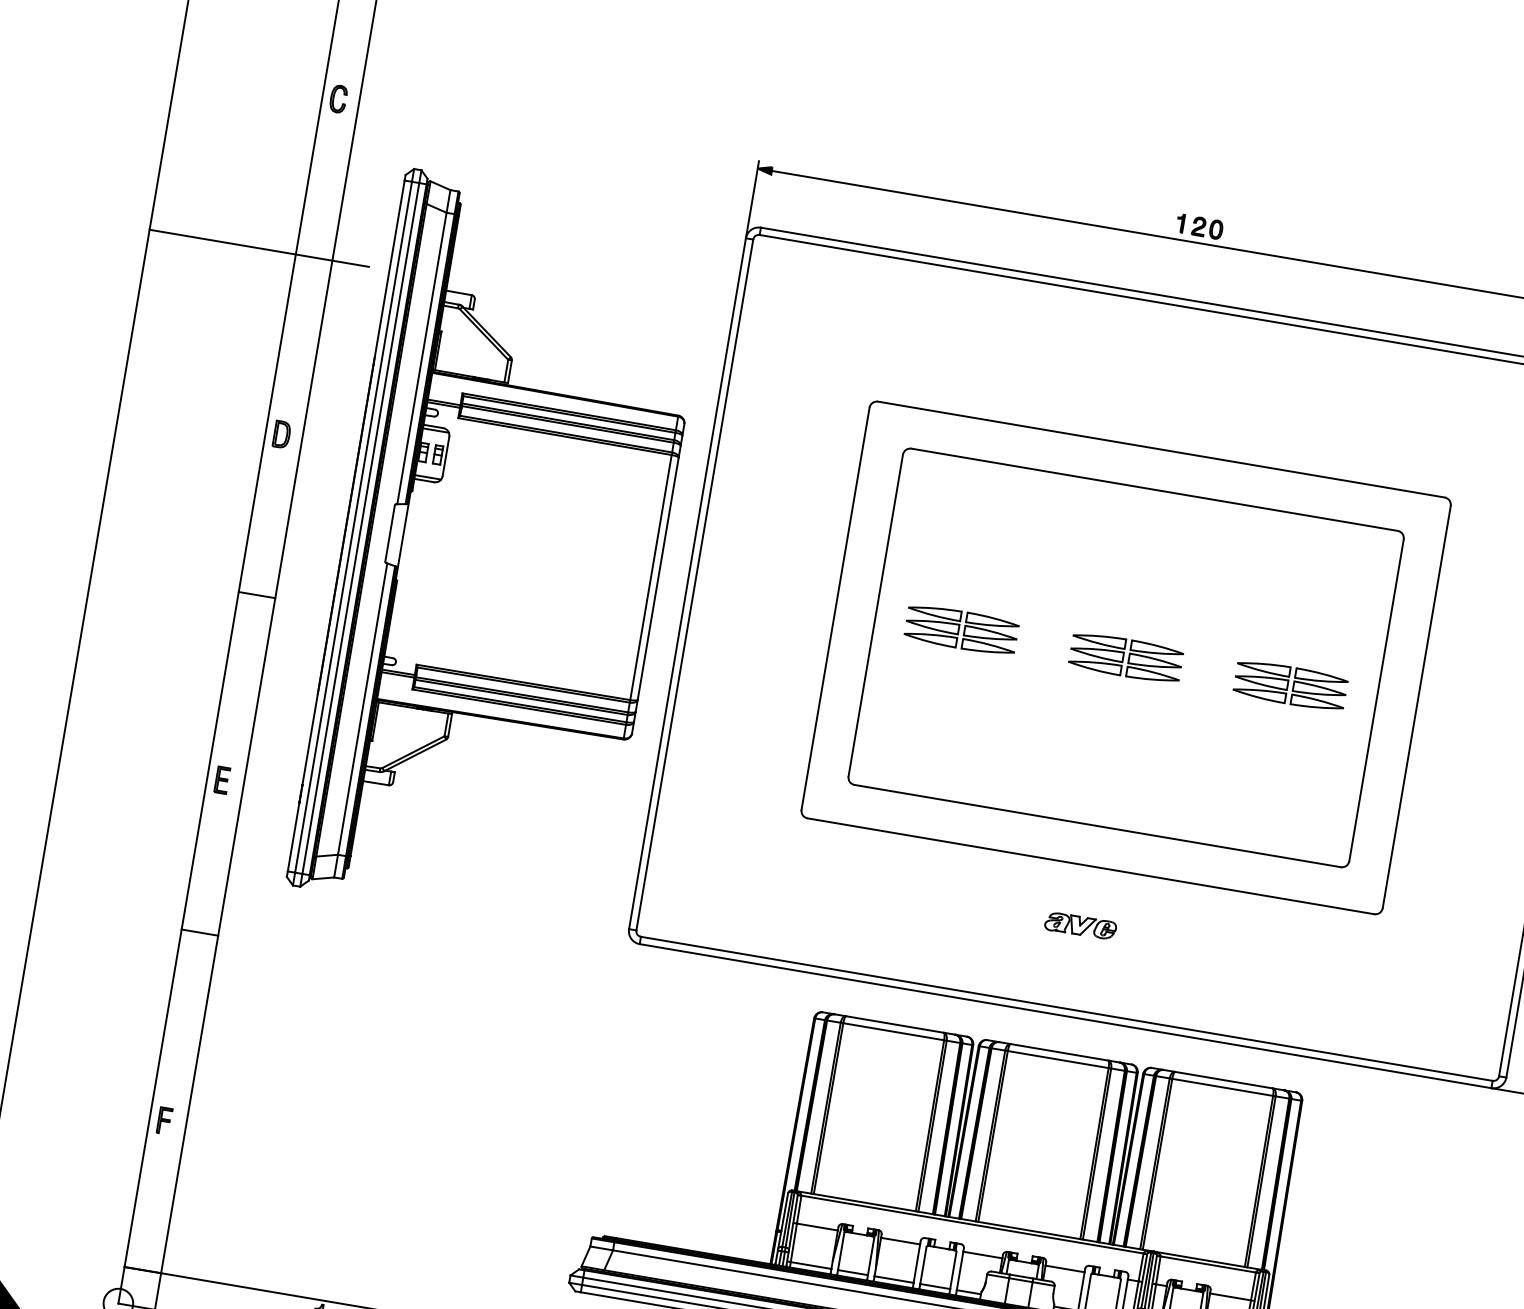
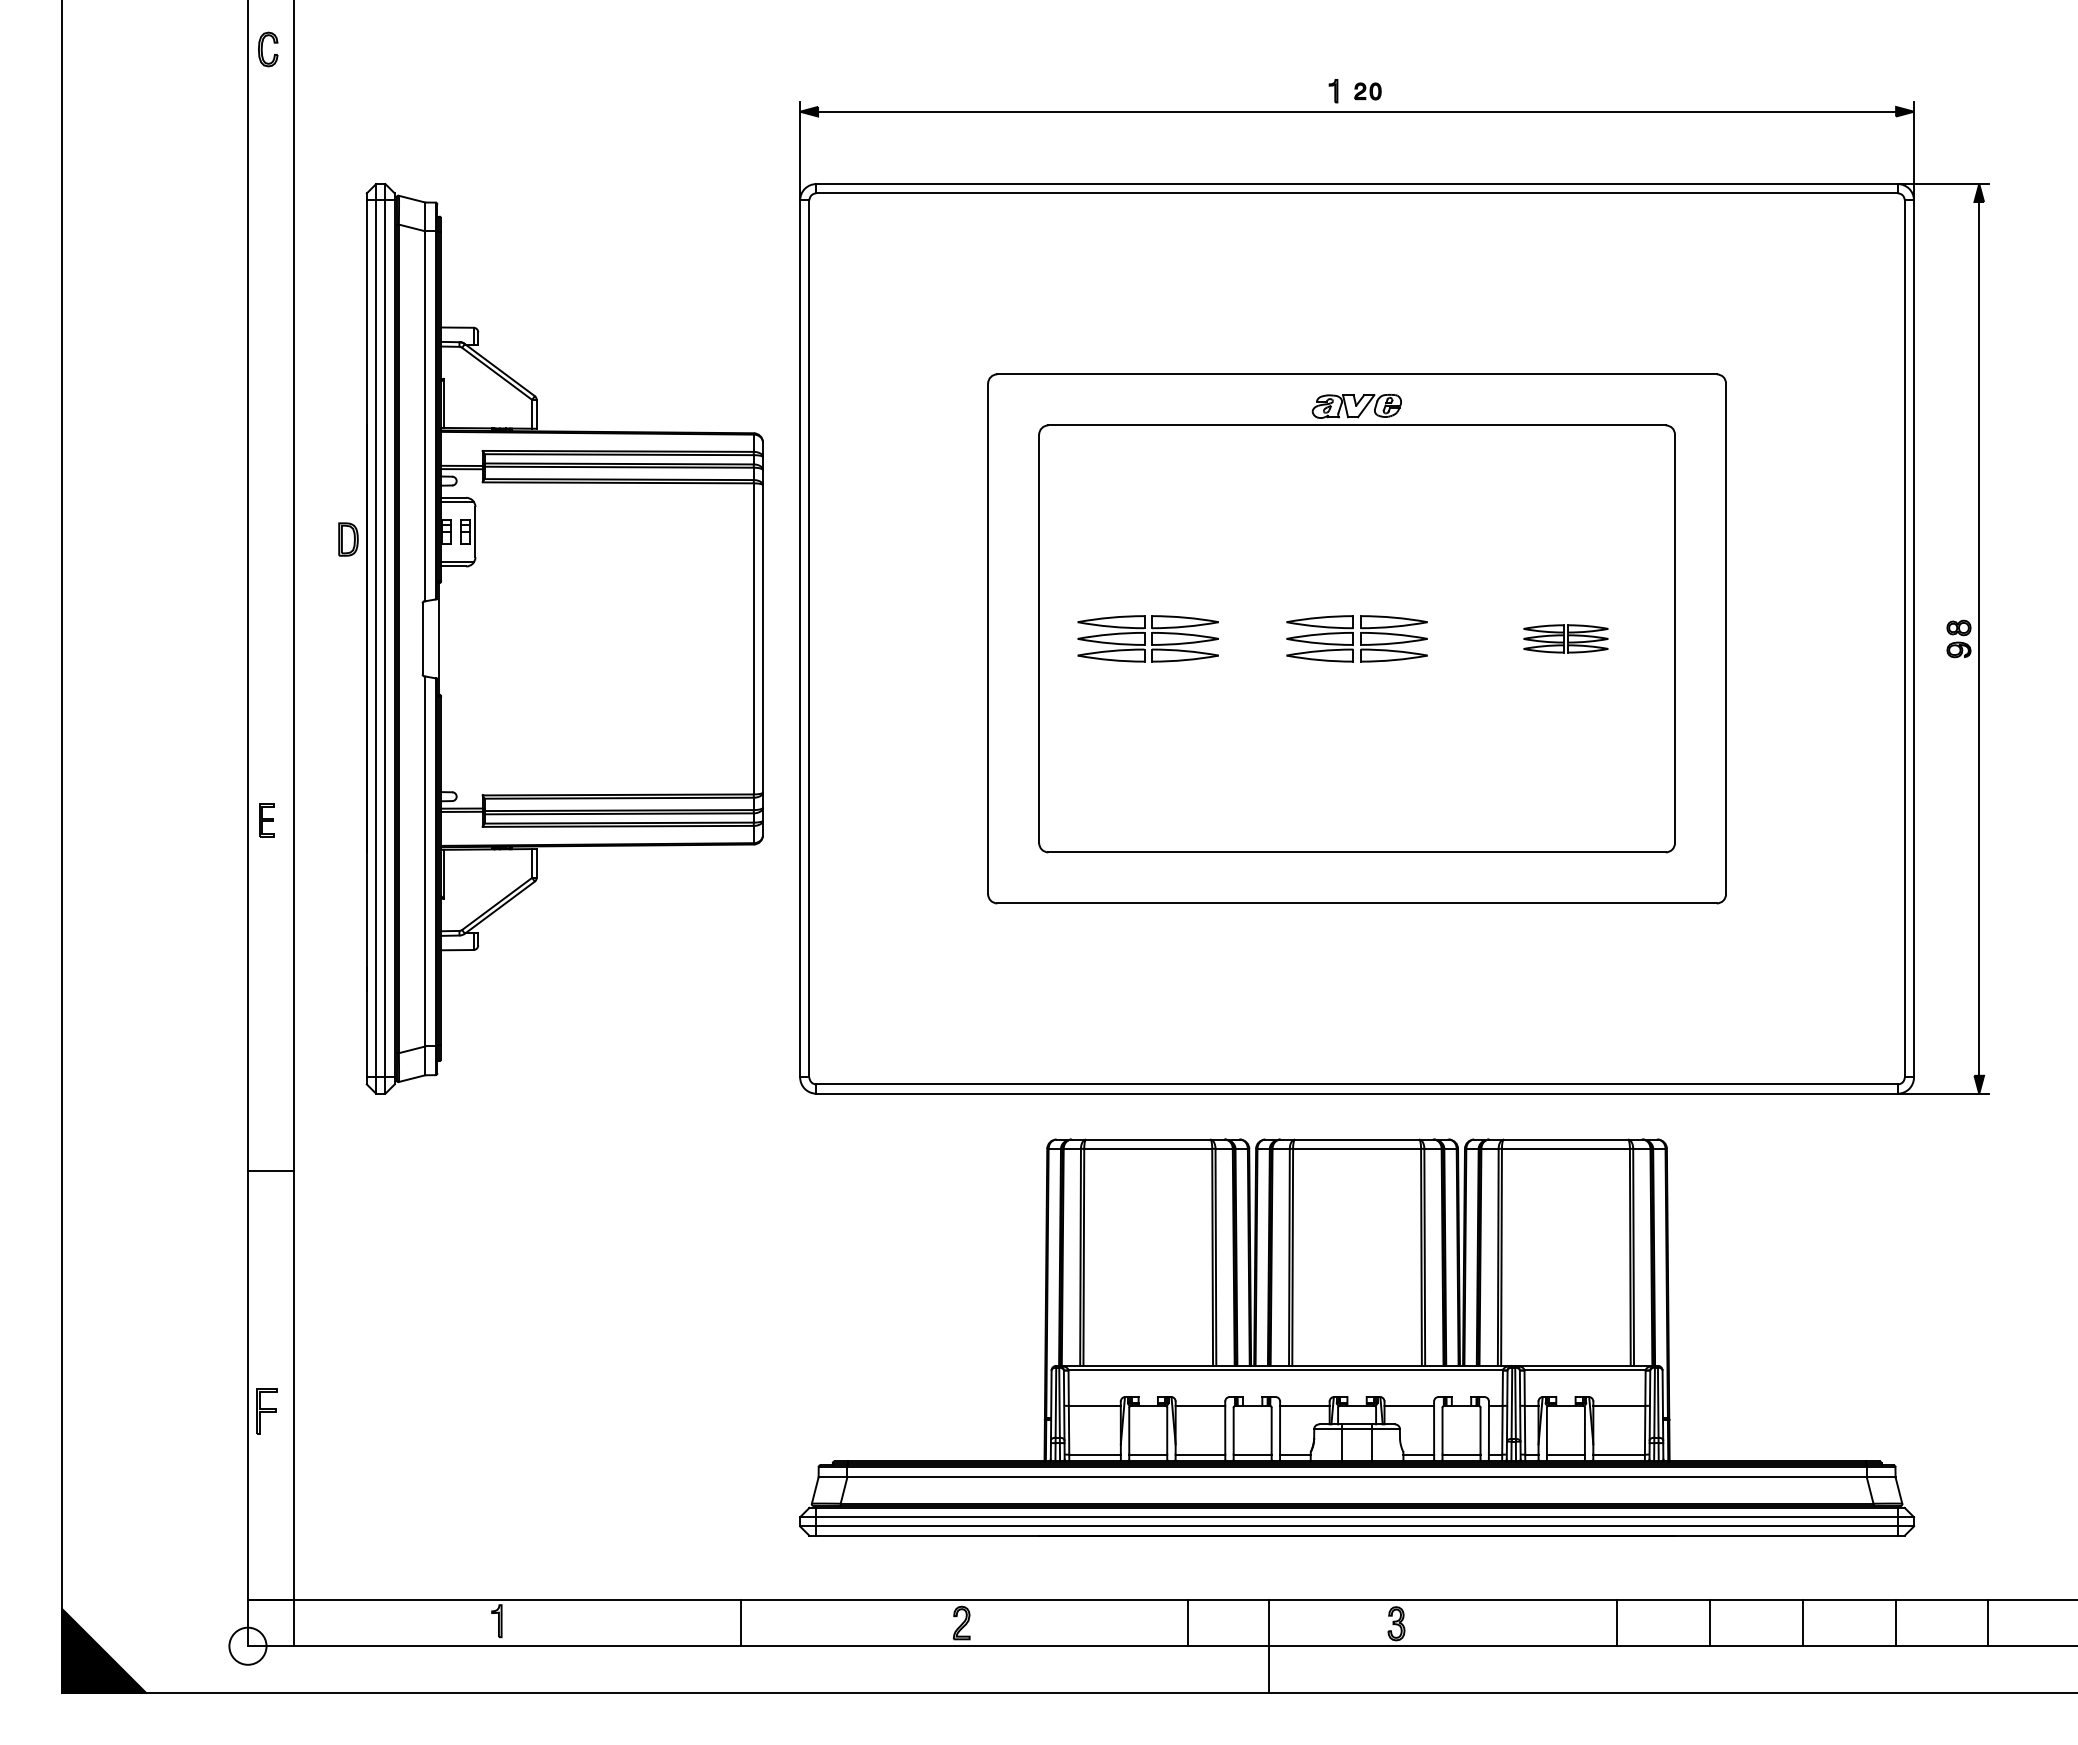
part: (338, 99) -> (268, 49), moved
part: (1207, 228) -> (1367, 91), size x0.7
line: (259, 248) -> (201, 314), removed
part: (282, 434) -> (348, 539), moved
line: (256, 594) -> (270, 742), removed
part: (1290, 685) -> (1565, 638), size x0.6
part: (221, 780) -> (266, 820), moved
part: (1080, 926) -> (1356, 406), moved
part: (164, 1120) -> (266, 1410), size x1.4

